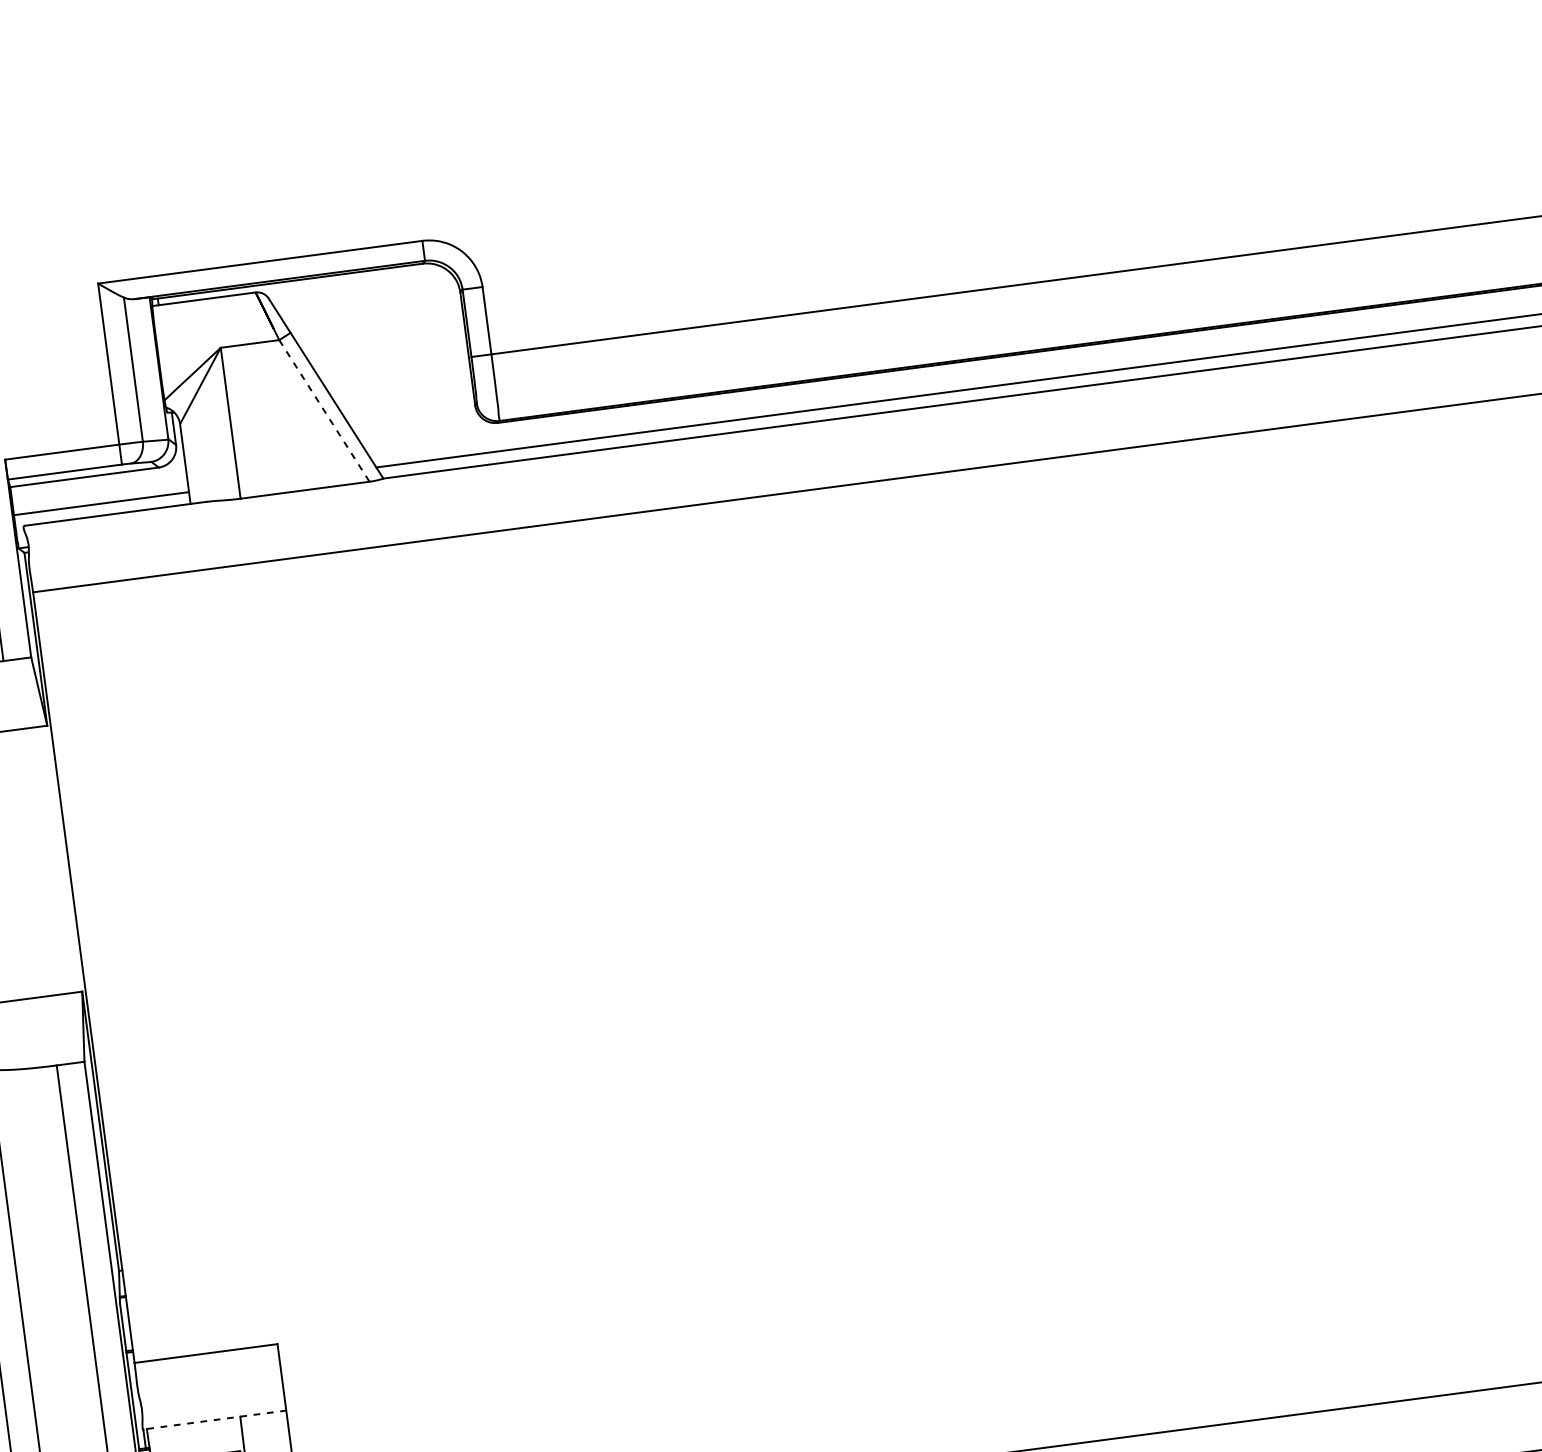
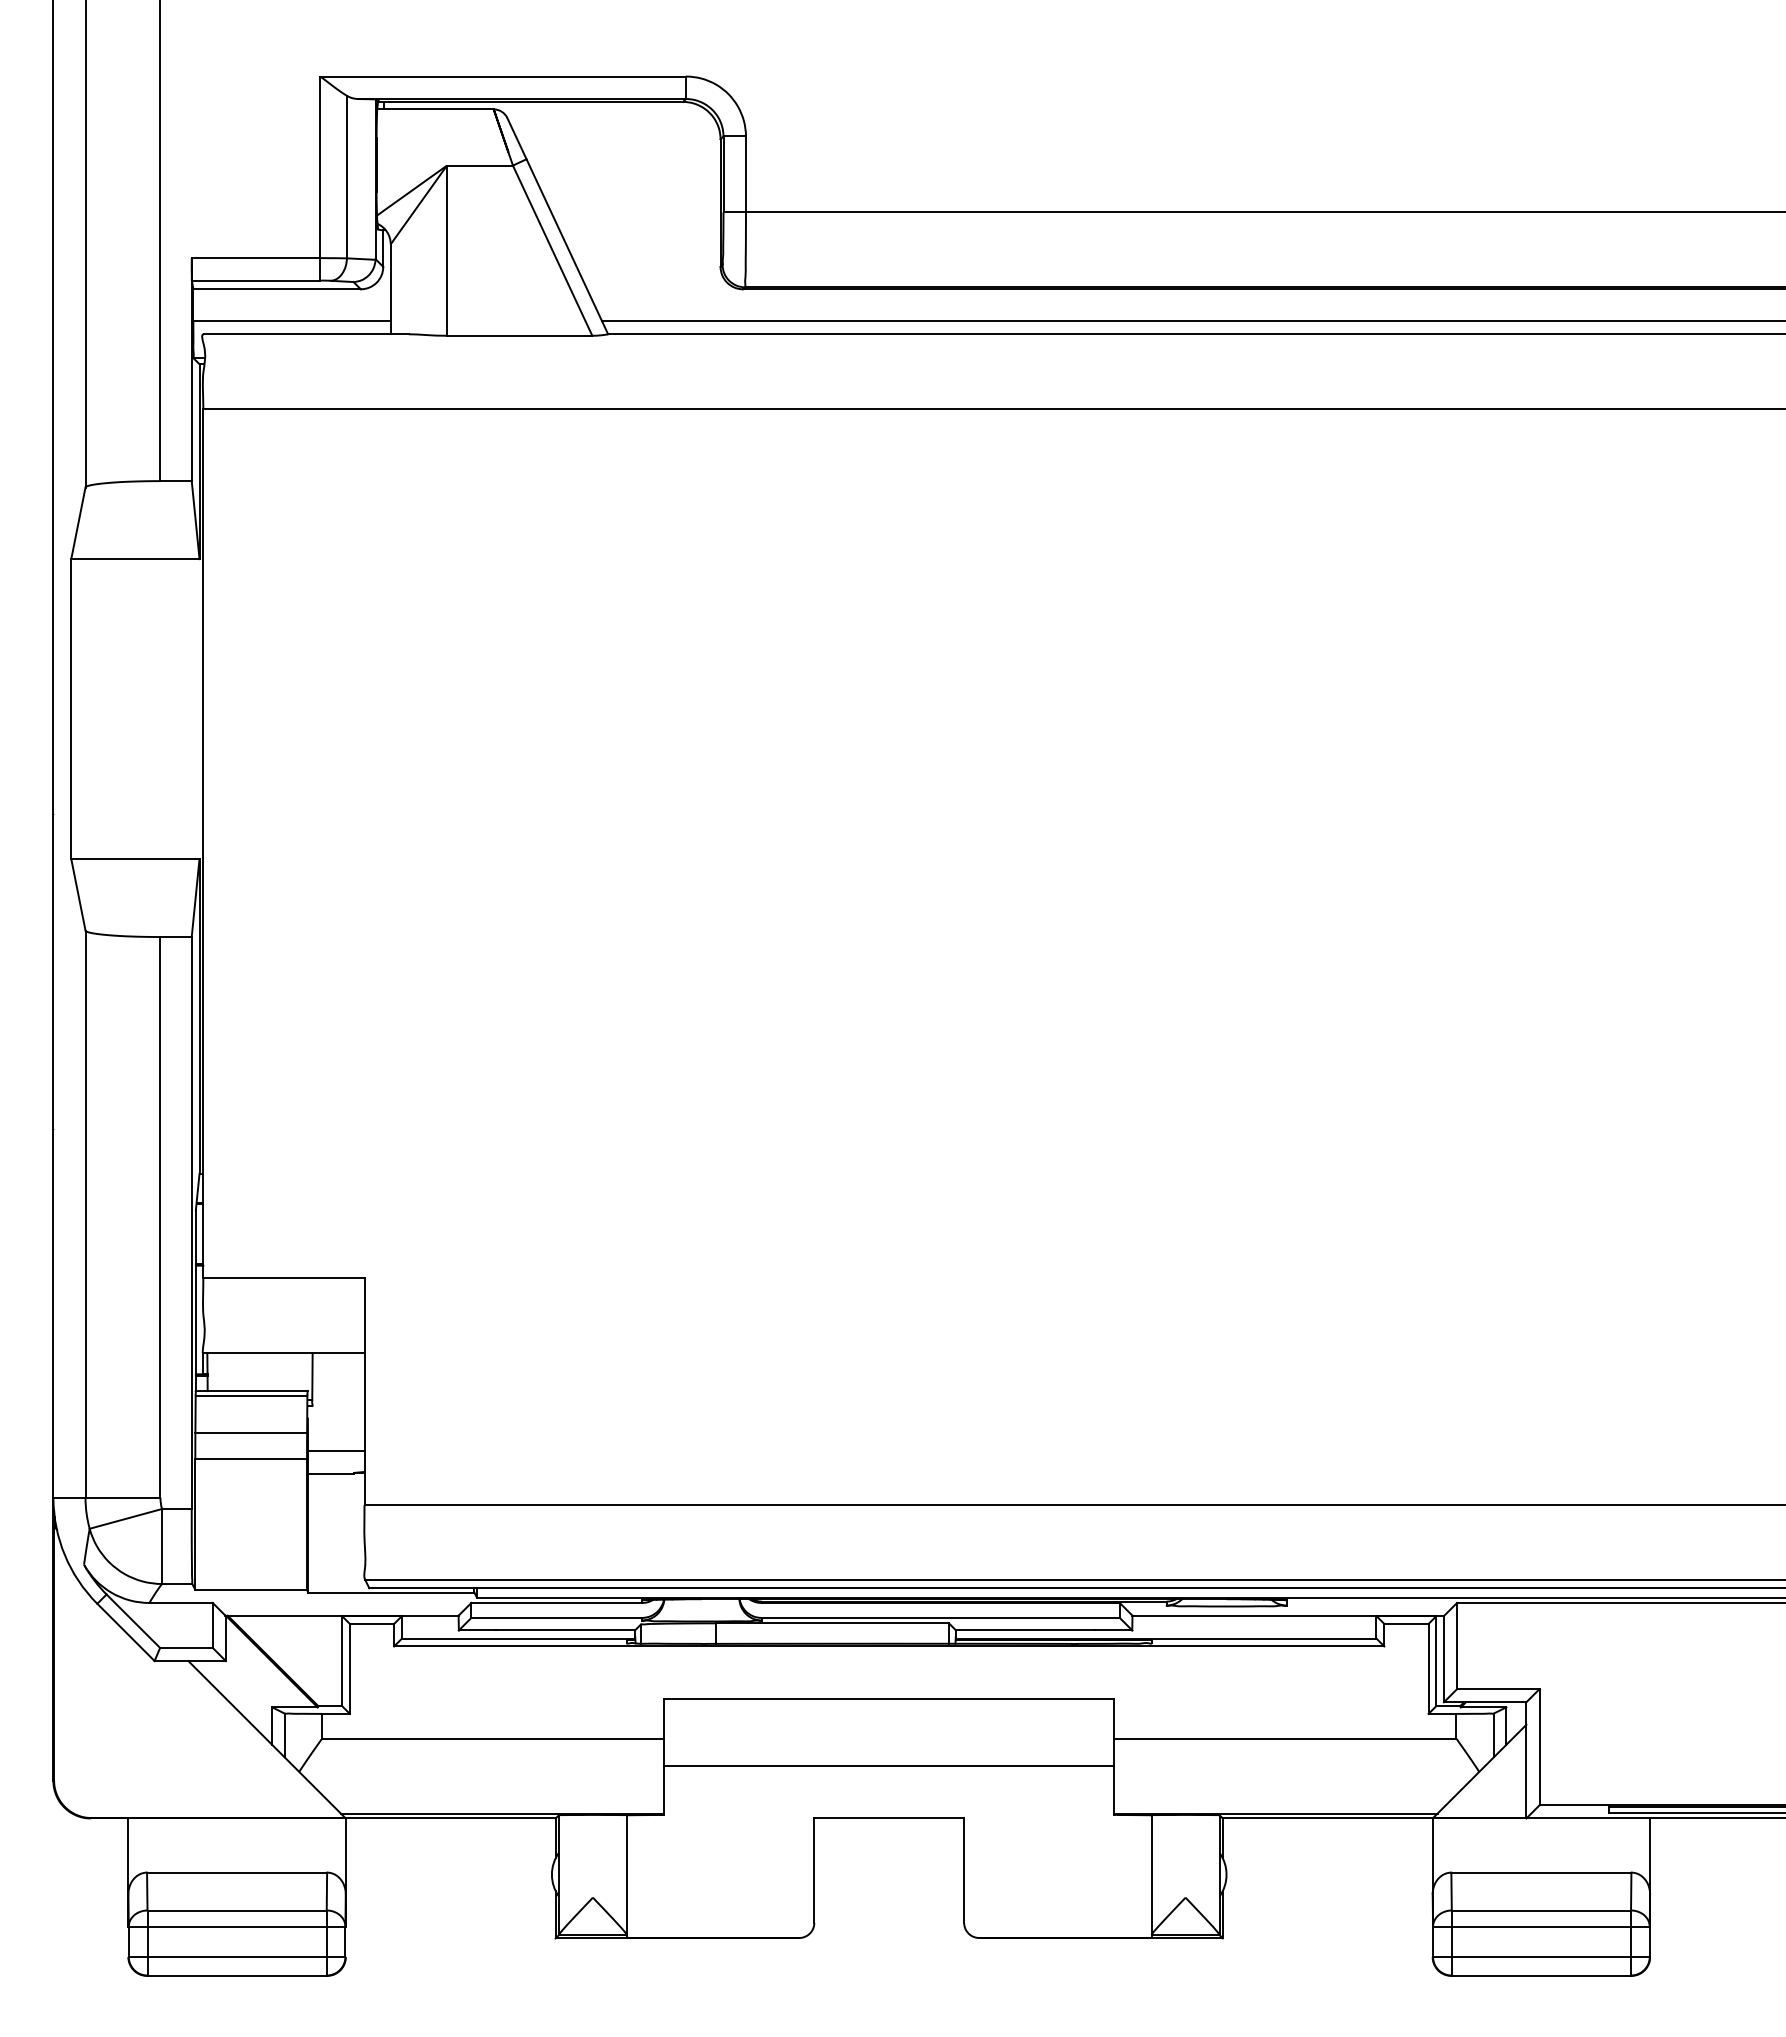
line: (324, 410) -> (552, 250), dashed -> solid
line: (215, 1420) -> (284, 1353), dashed -> solid

